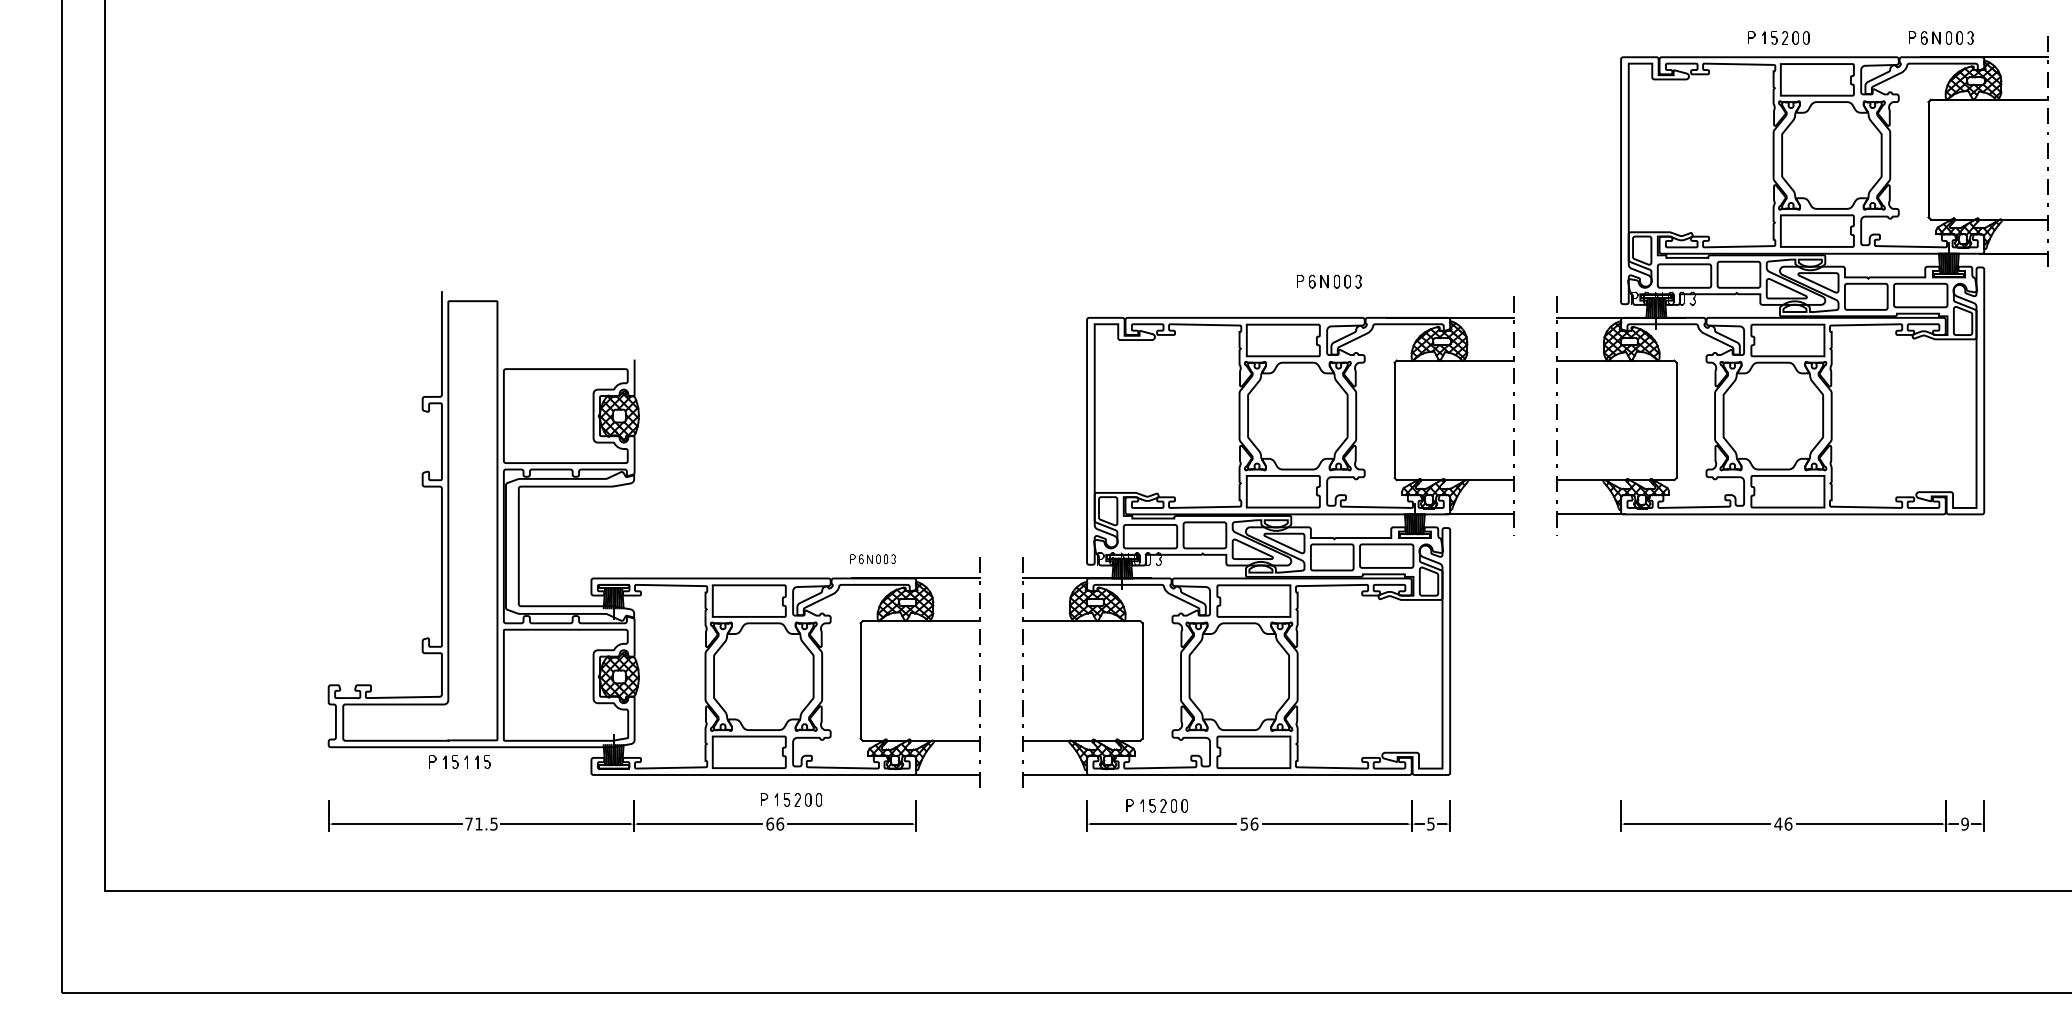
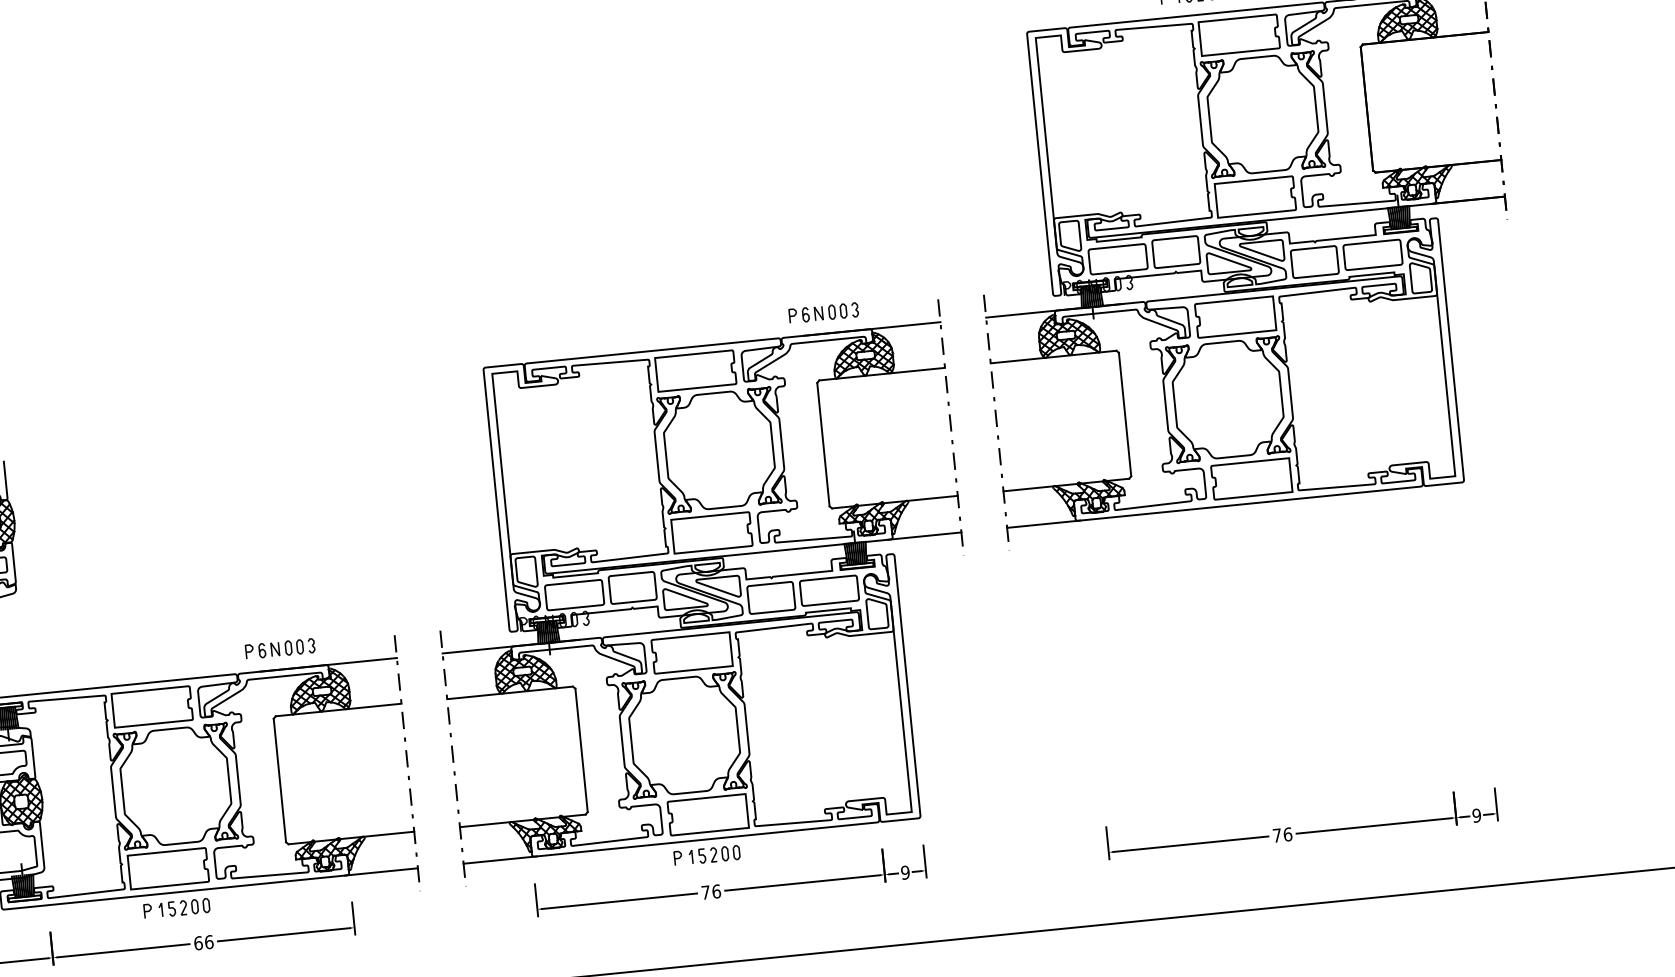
part: (1328, 281) -> (823, 312), moved
part: (872, 559) -> (279, 649), size x1.43
part: (791, 799) -> (176, 908), moved
part: (1156, 805) -> (706, 855), moved
text: (1244, 823) -> (705, 891), 56 -> 76
text: (1430, 823) -> (904, 872), 5 -> 9
text: (1778, 823) -> (1277, 834), 46 -> 76

